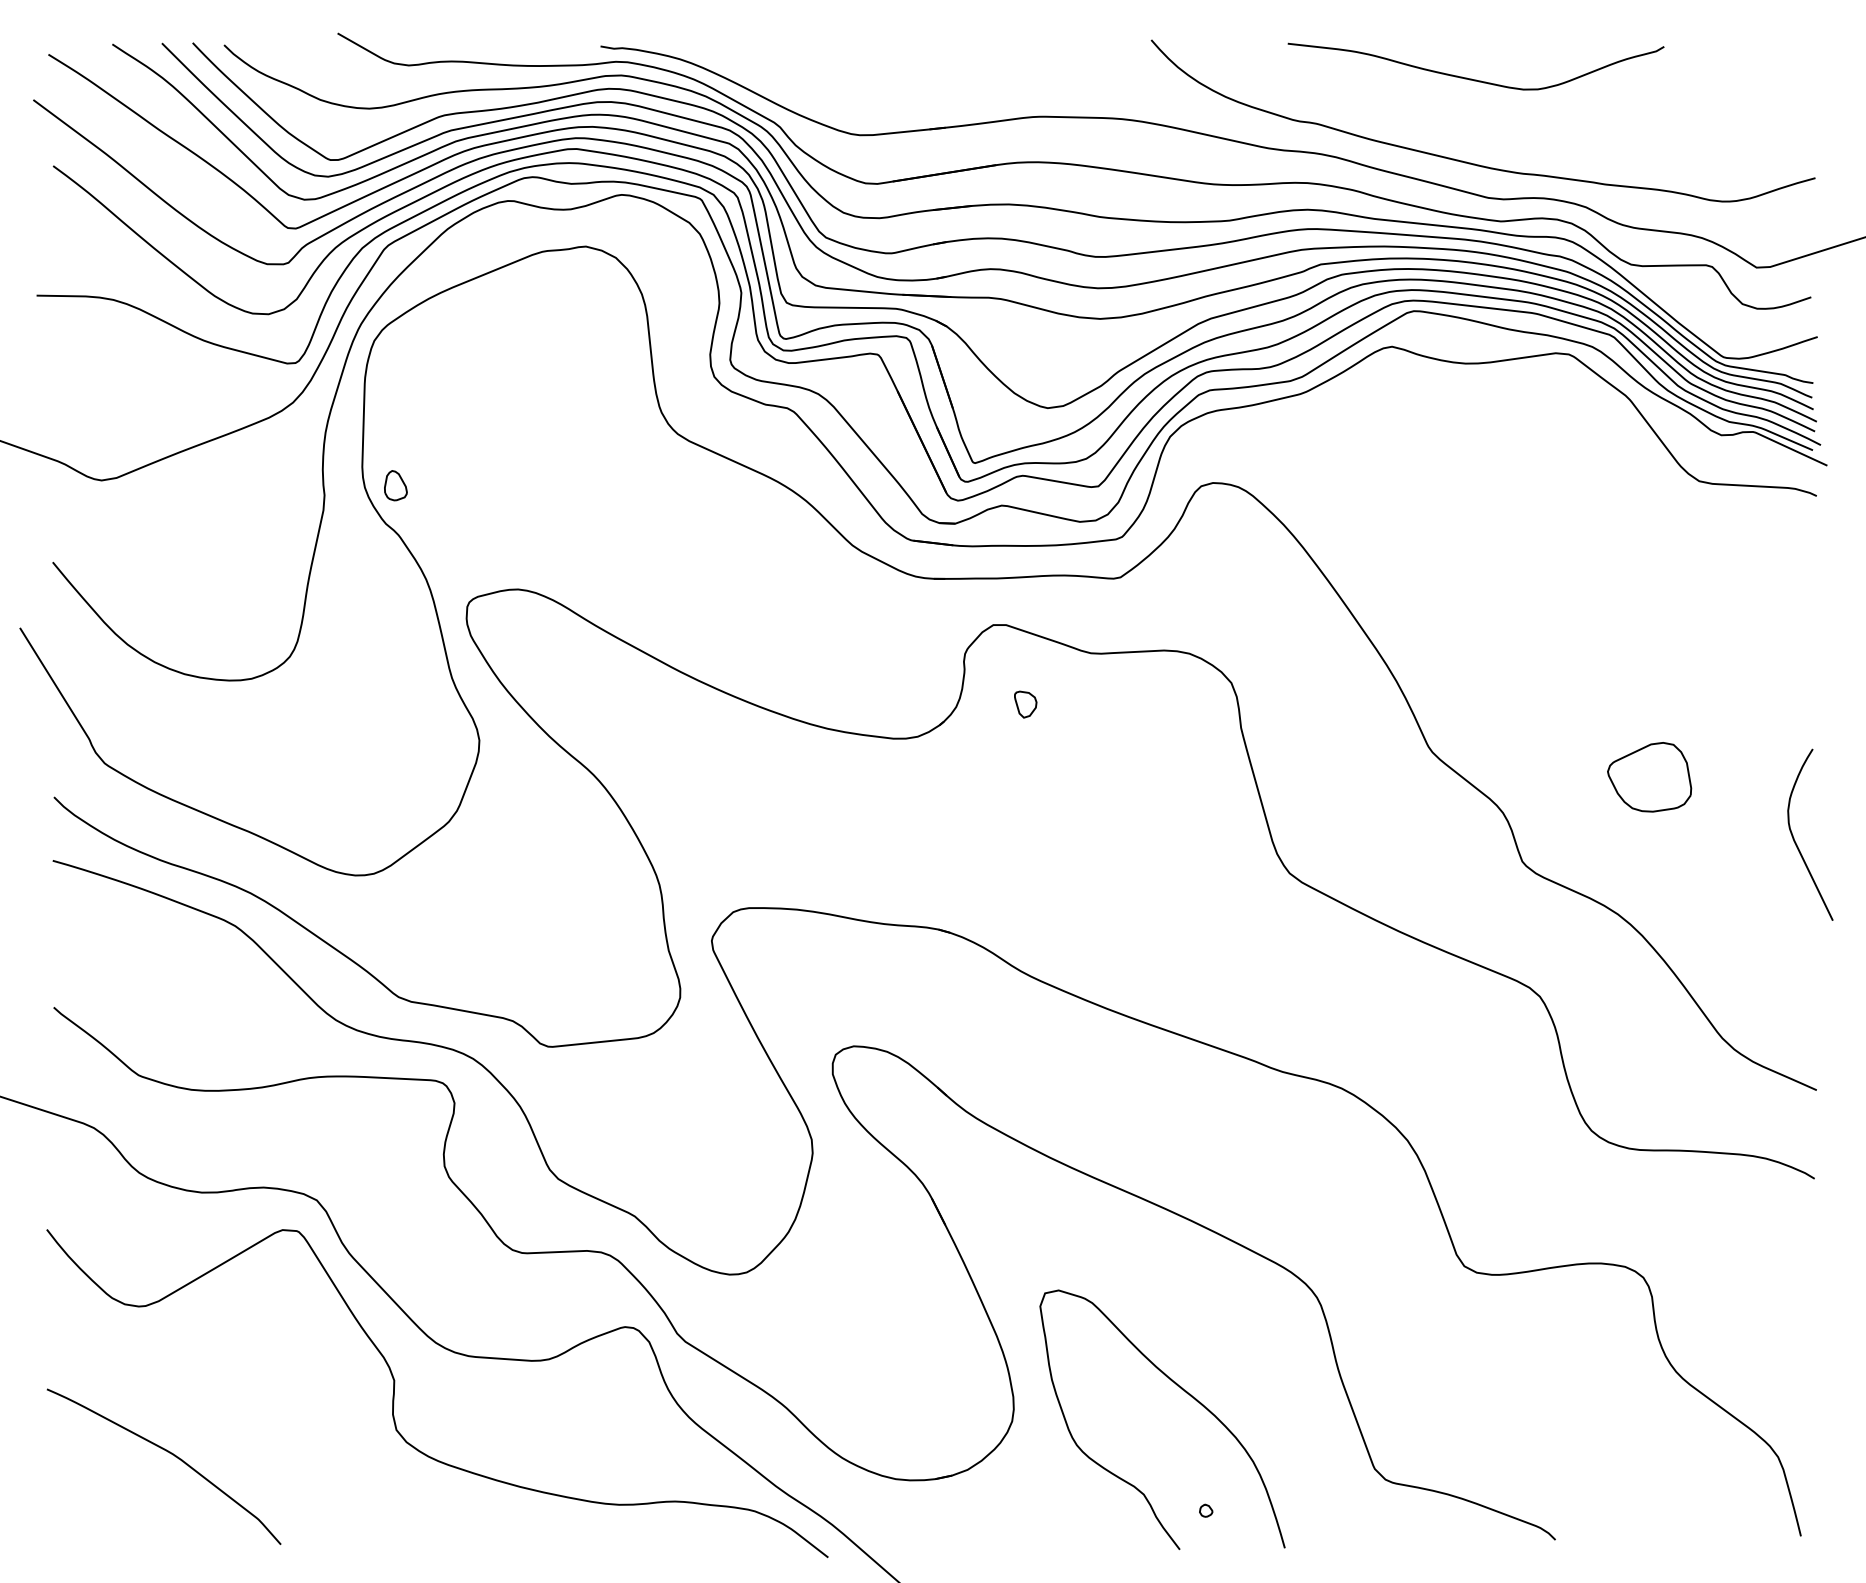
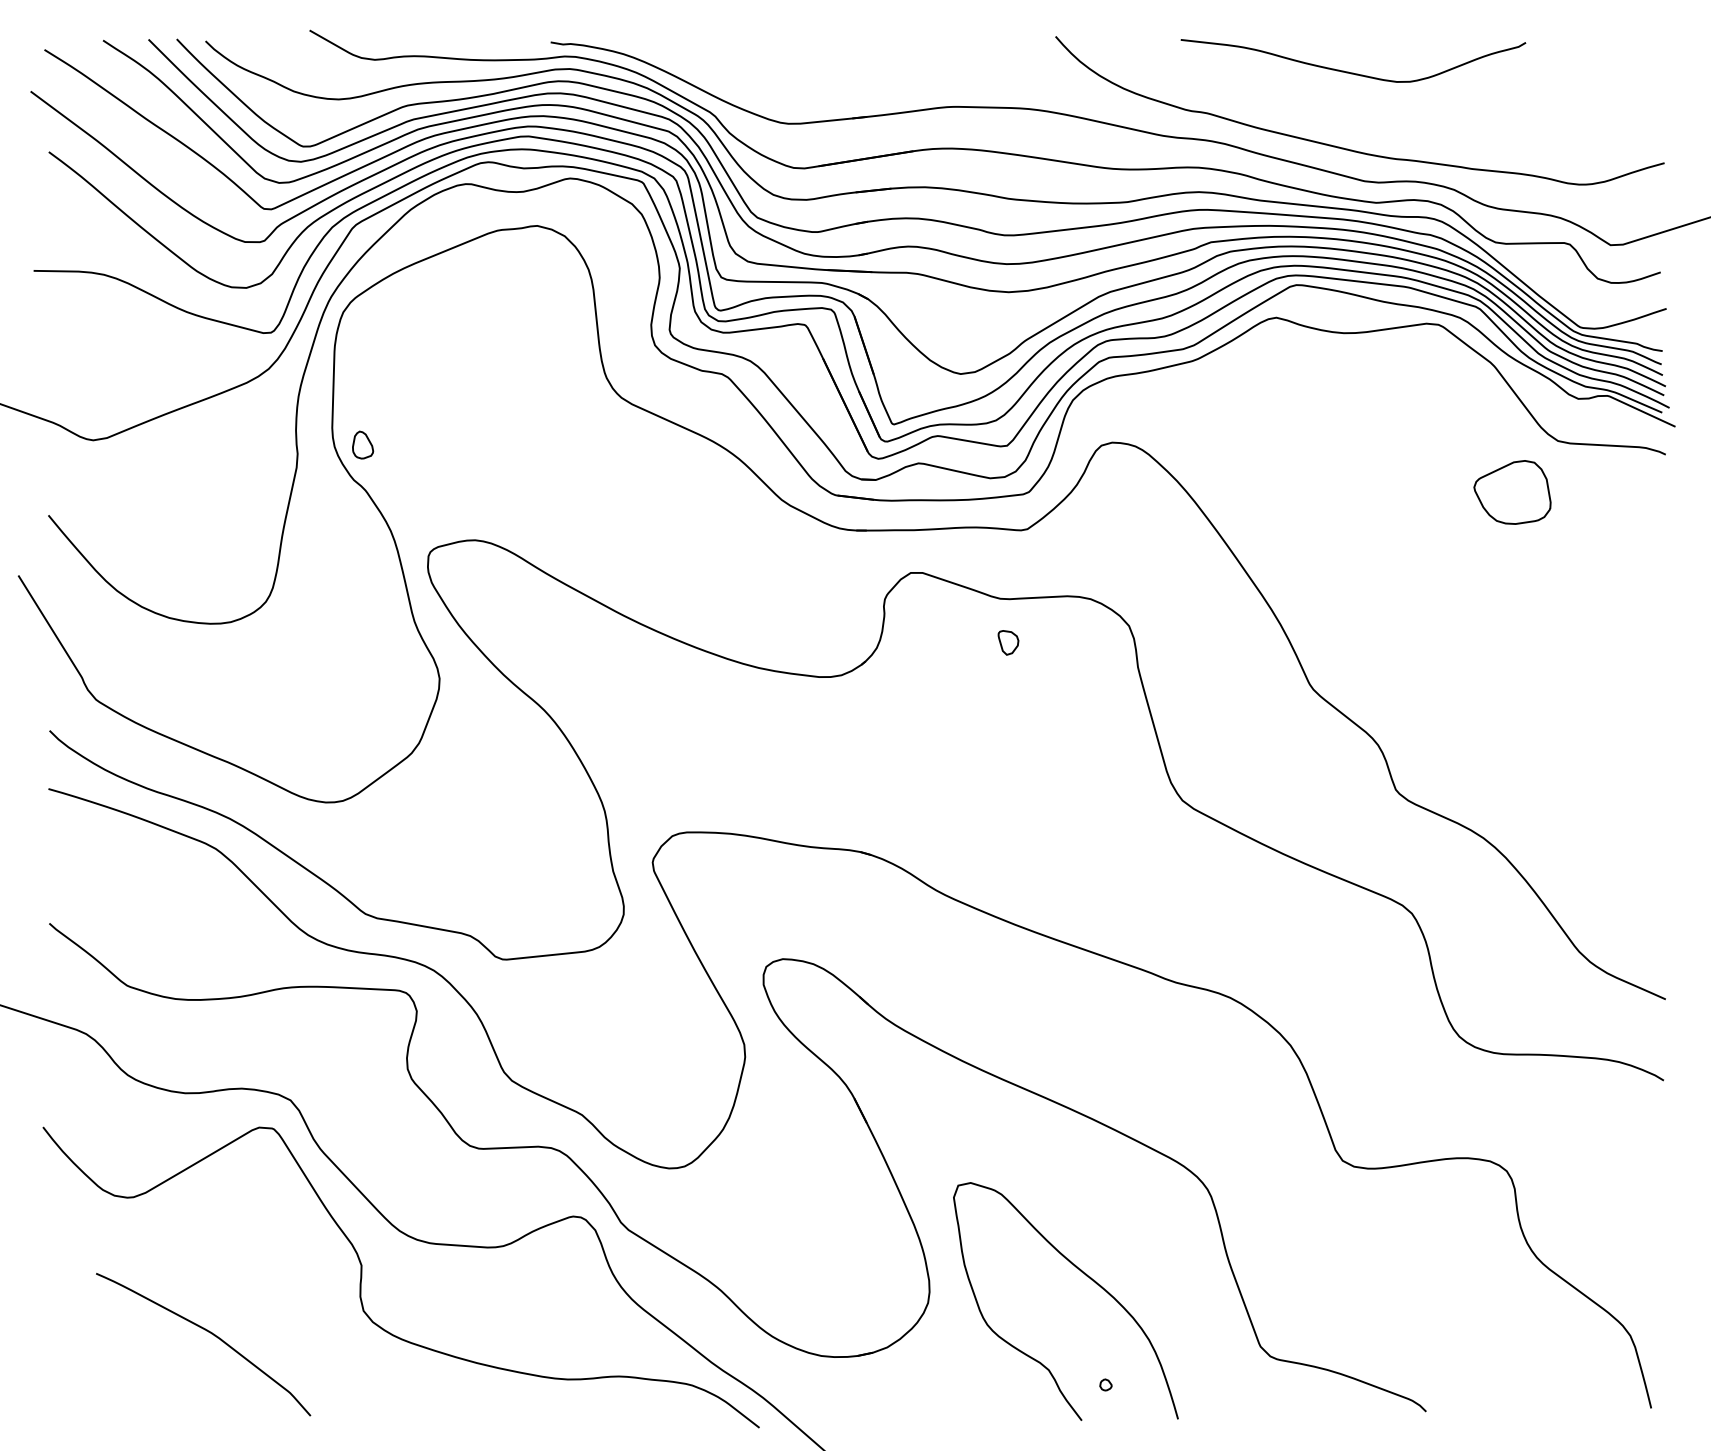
part: (1025, 704) -> (1008, 642), moved
part: (1649, 777) -> (1512, 492), moved
curve: (1796, 842) -> (1647, 772), removed
curve: (172, 1455) -> (211, 1334), moved

